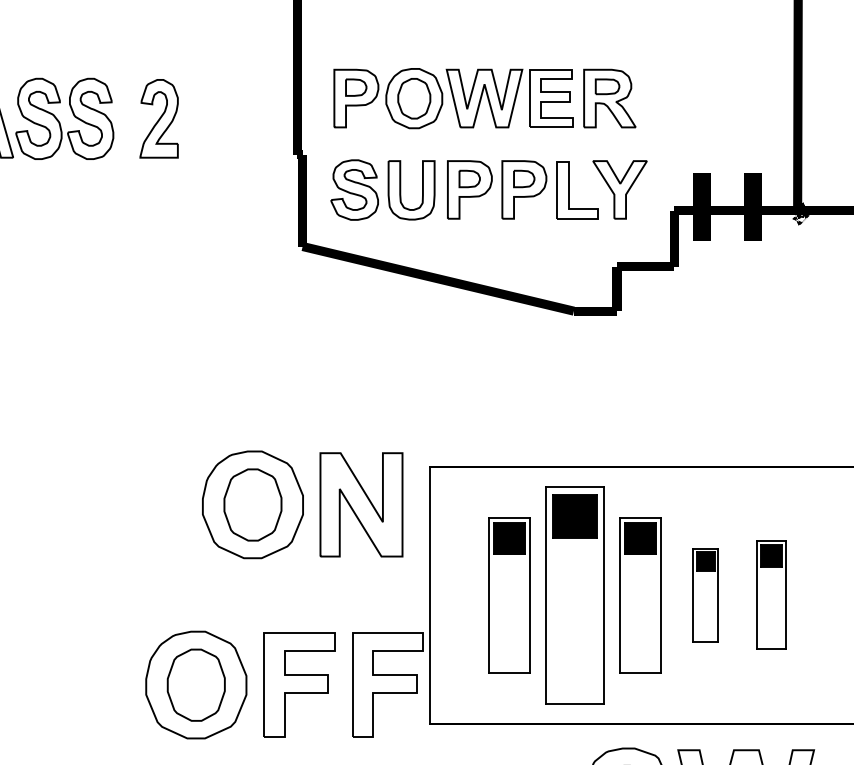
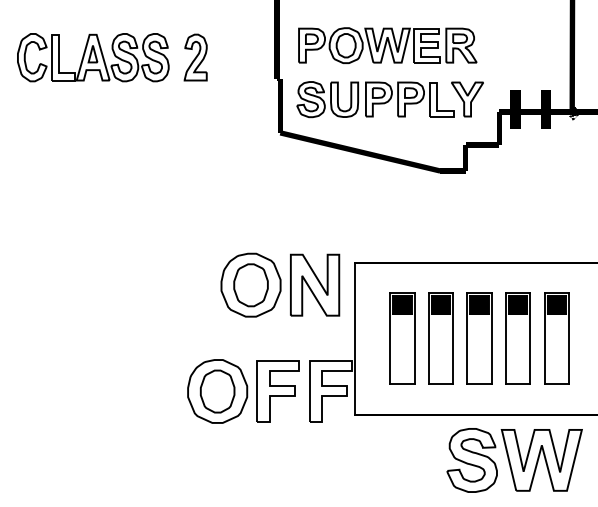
part: (574, 595) -> (440, 338), size x0.71
part: (704, 595) -> (517, 338), size x1.67
part: (770, 595) -> (556, 338), size x1.43

